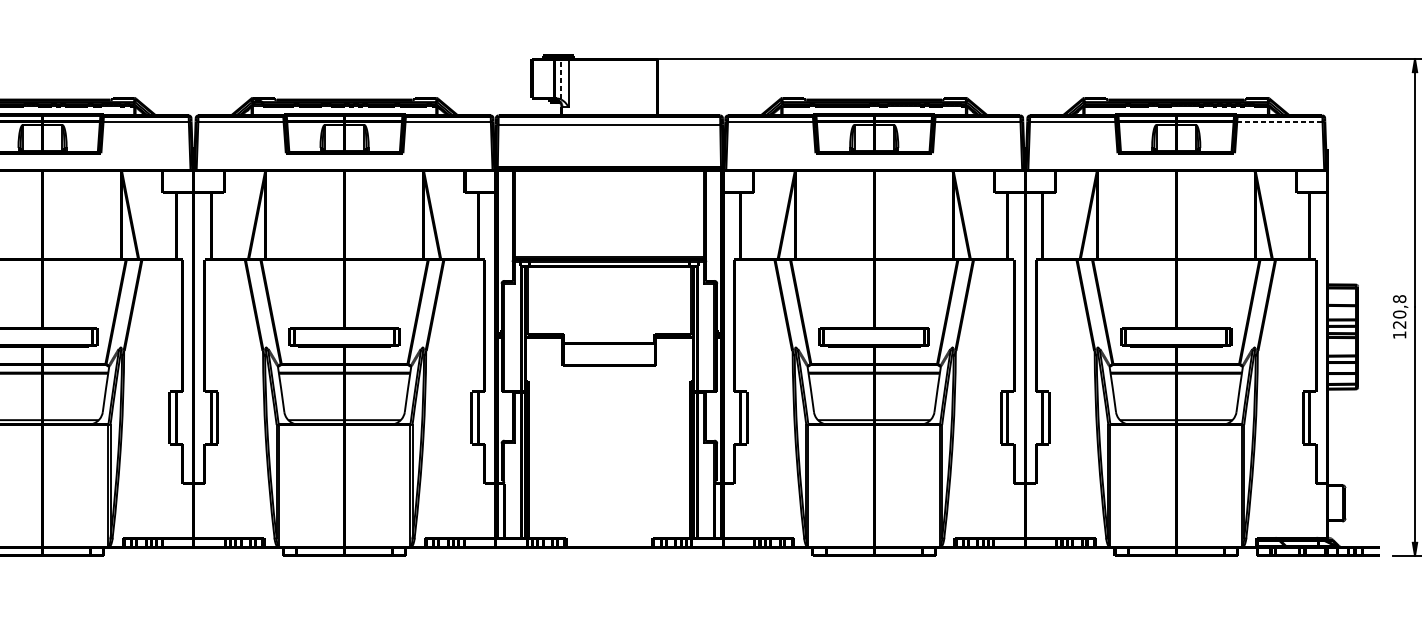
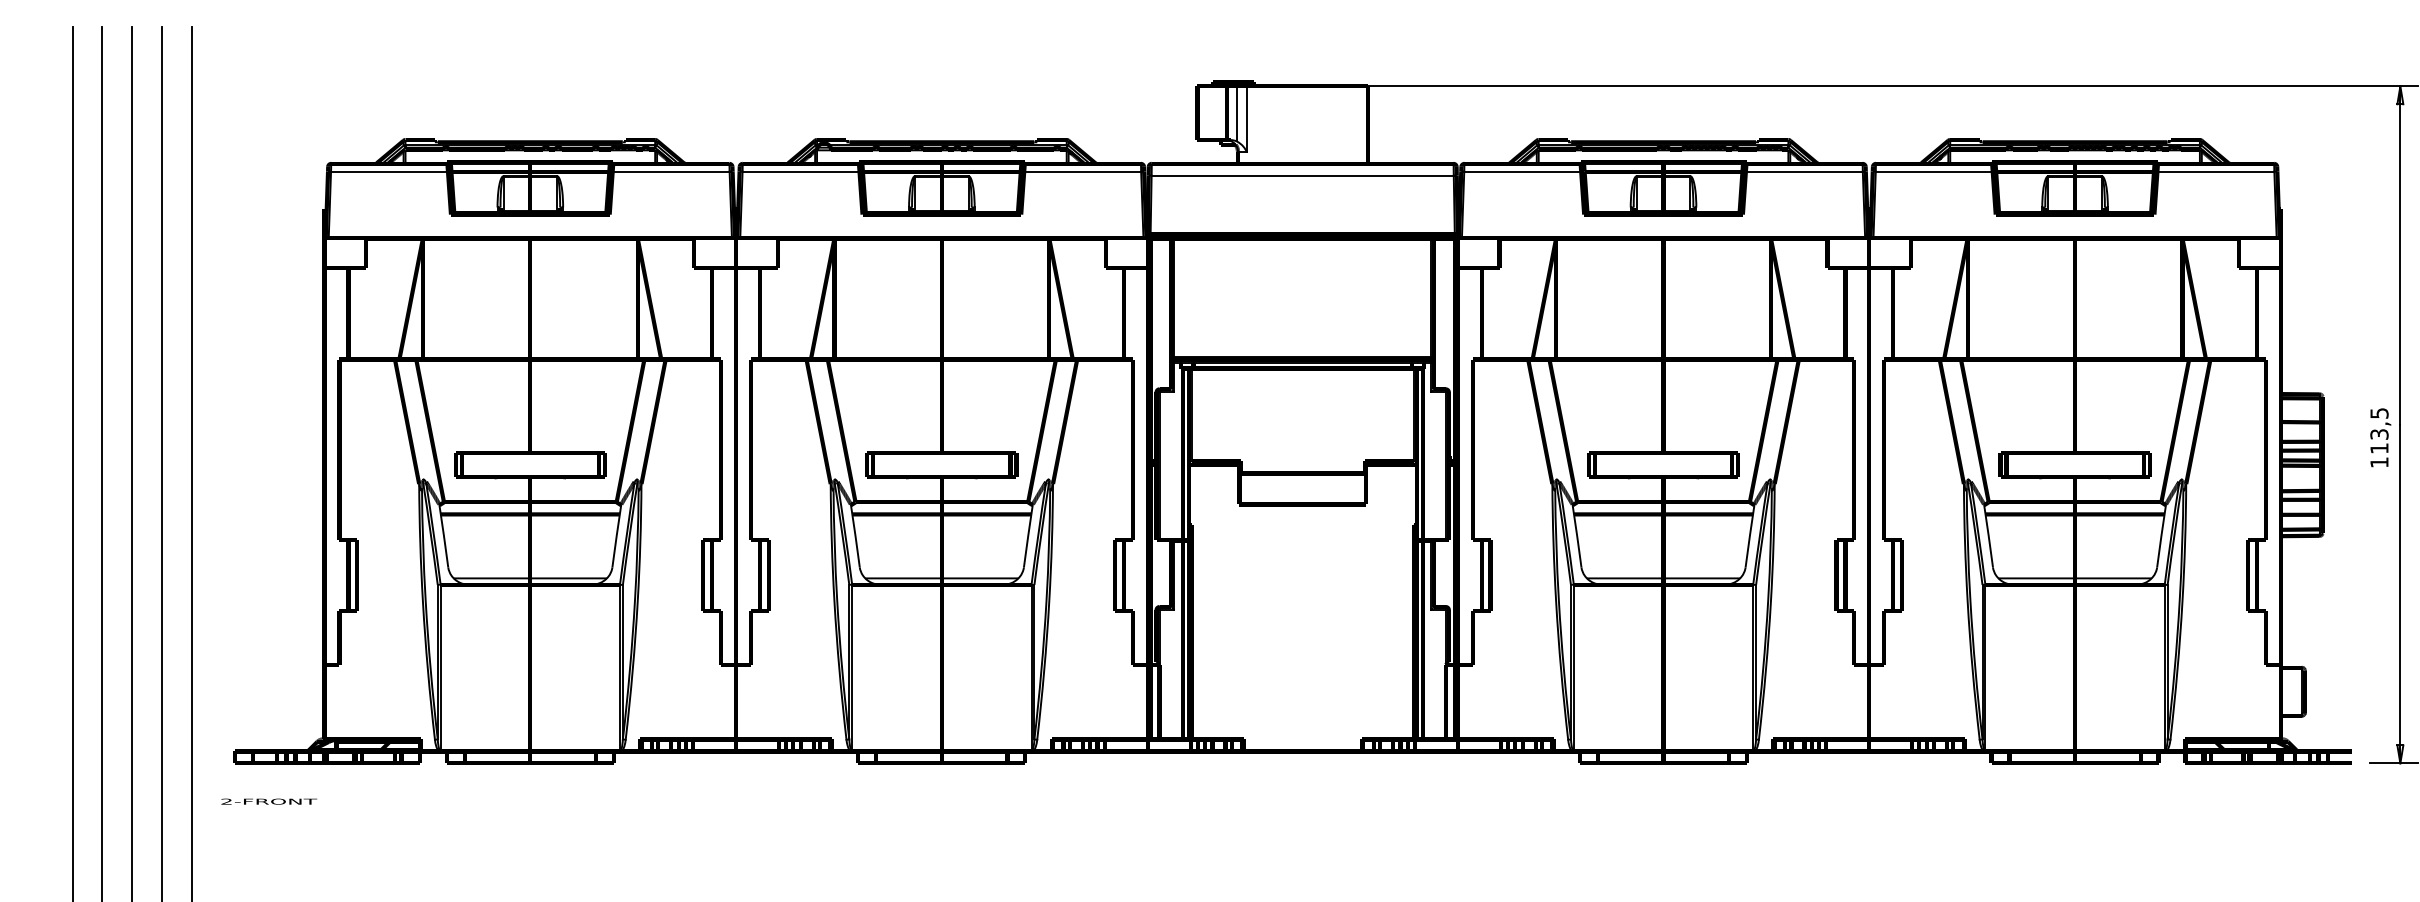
line: (560, 78) -> (1236, 113), dashed -> solid
line: (1280, 121) -> (2216, 171), dashed -> solid
text: (1399, 311) -> (2379, 430), 120,8 -> 113,5

